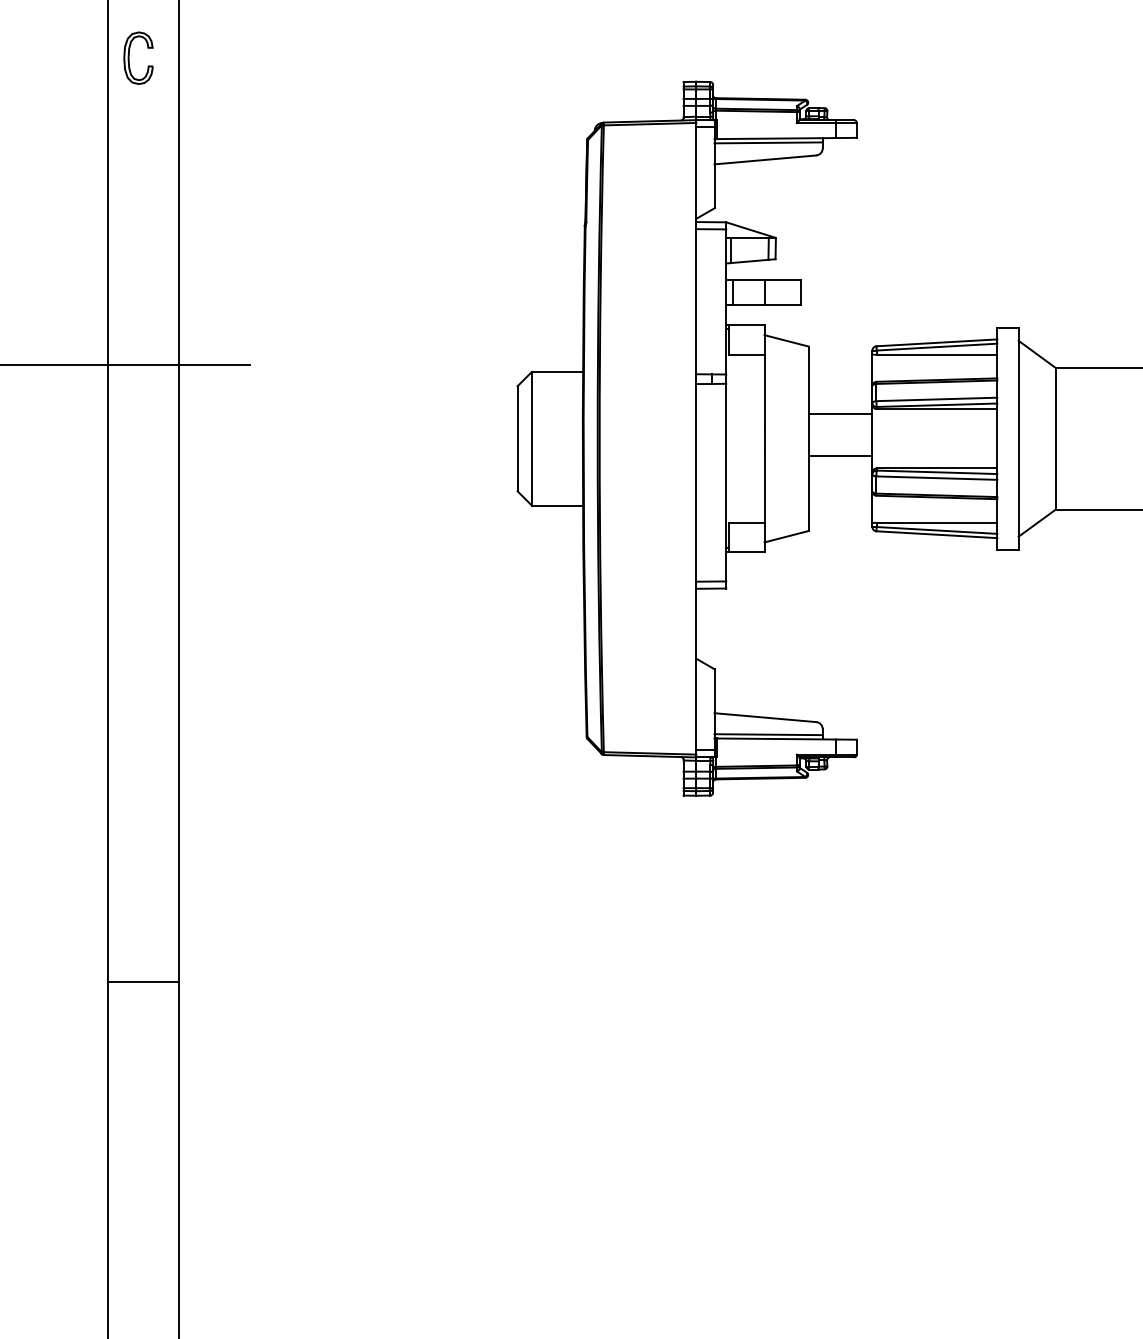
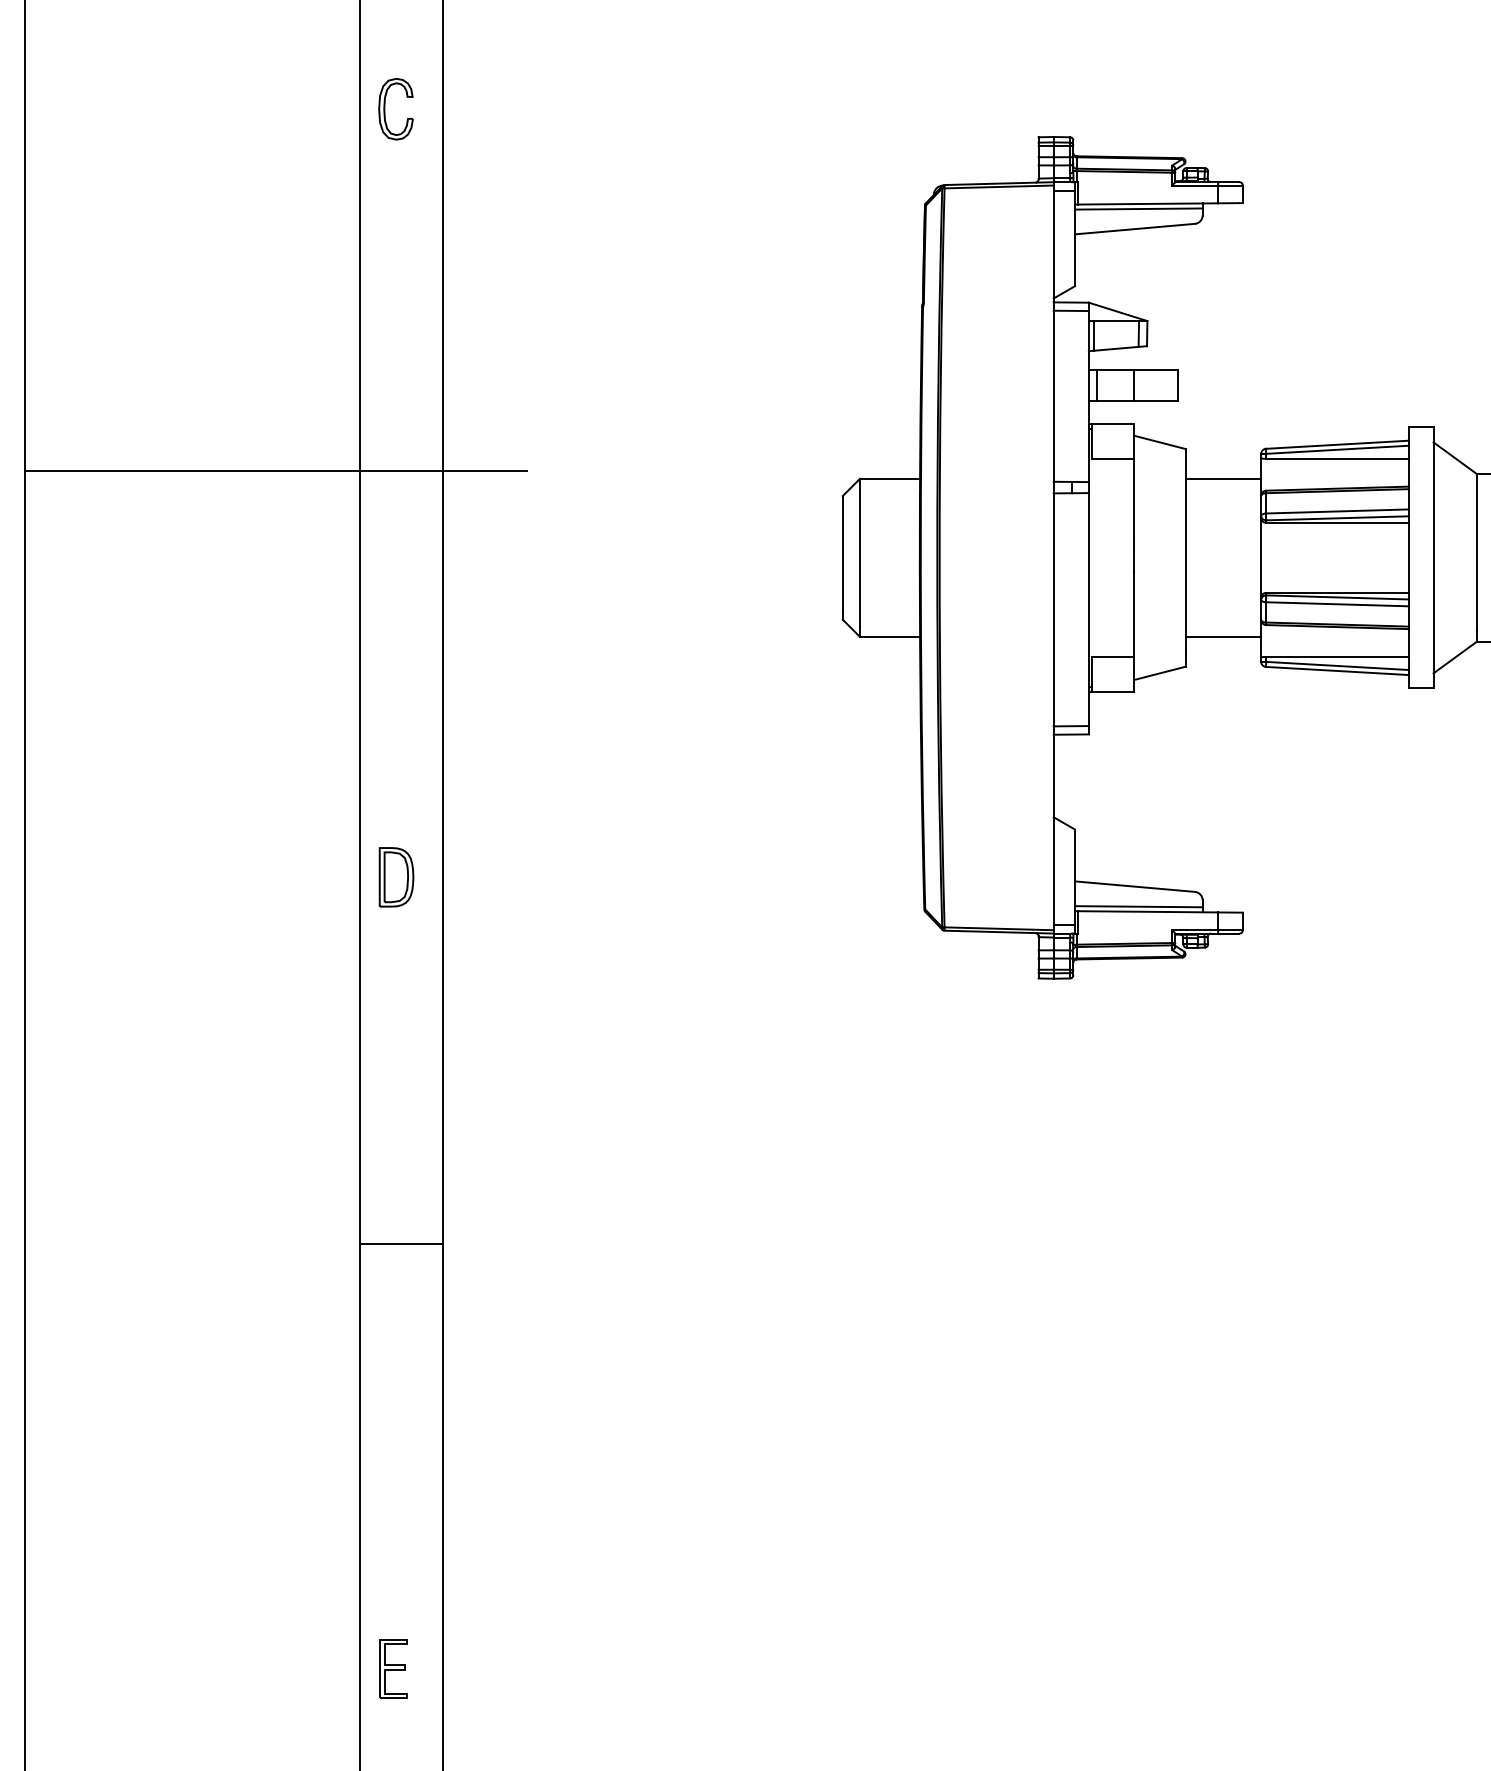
line: (840, 414) -> (1223, 479), moved
line: (840, 456) -> (1223, 636), moved
part: (138, 709) -> (396, 877), added
line: (143, 982) -> (401, 1243), moved

